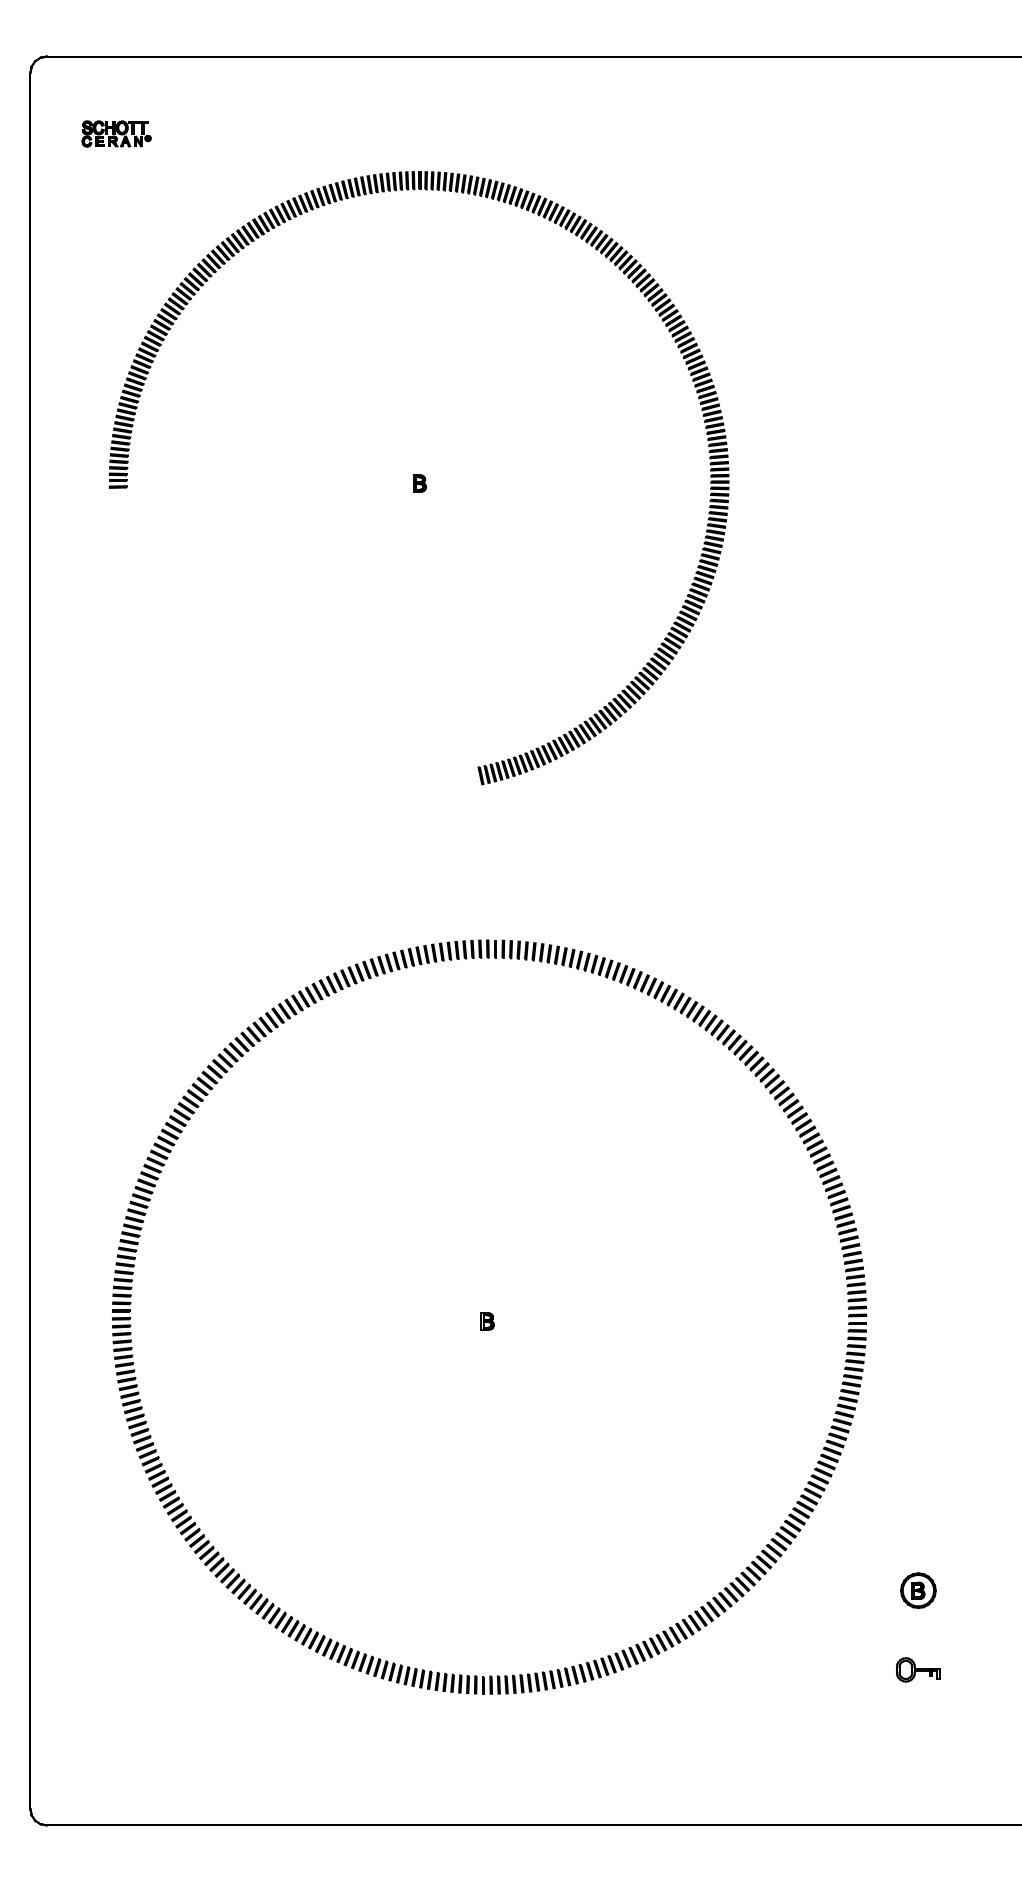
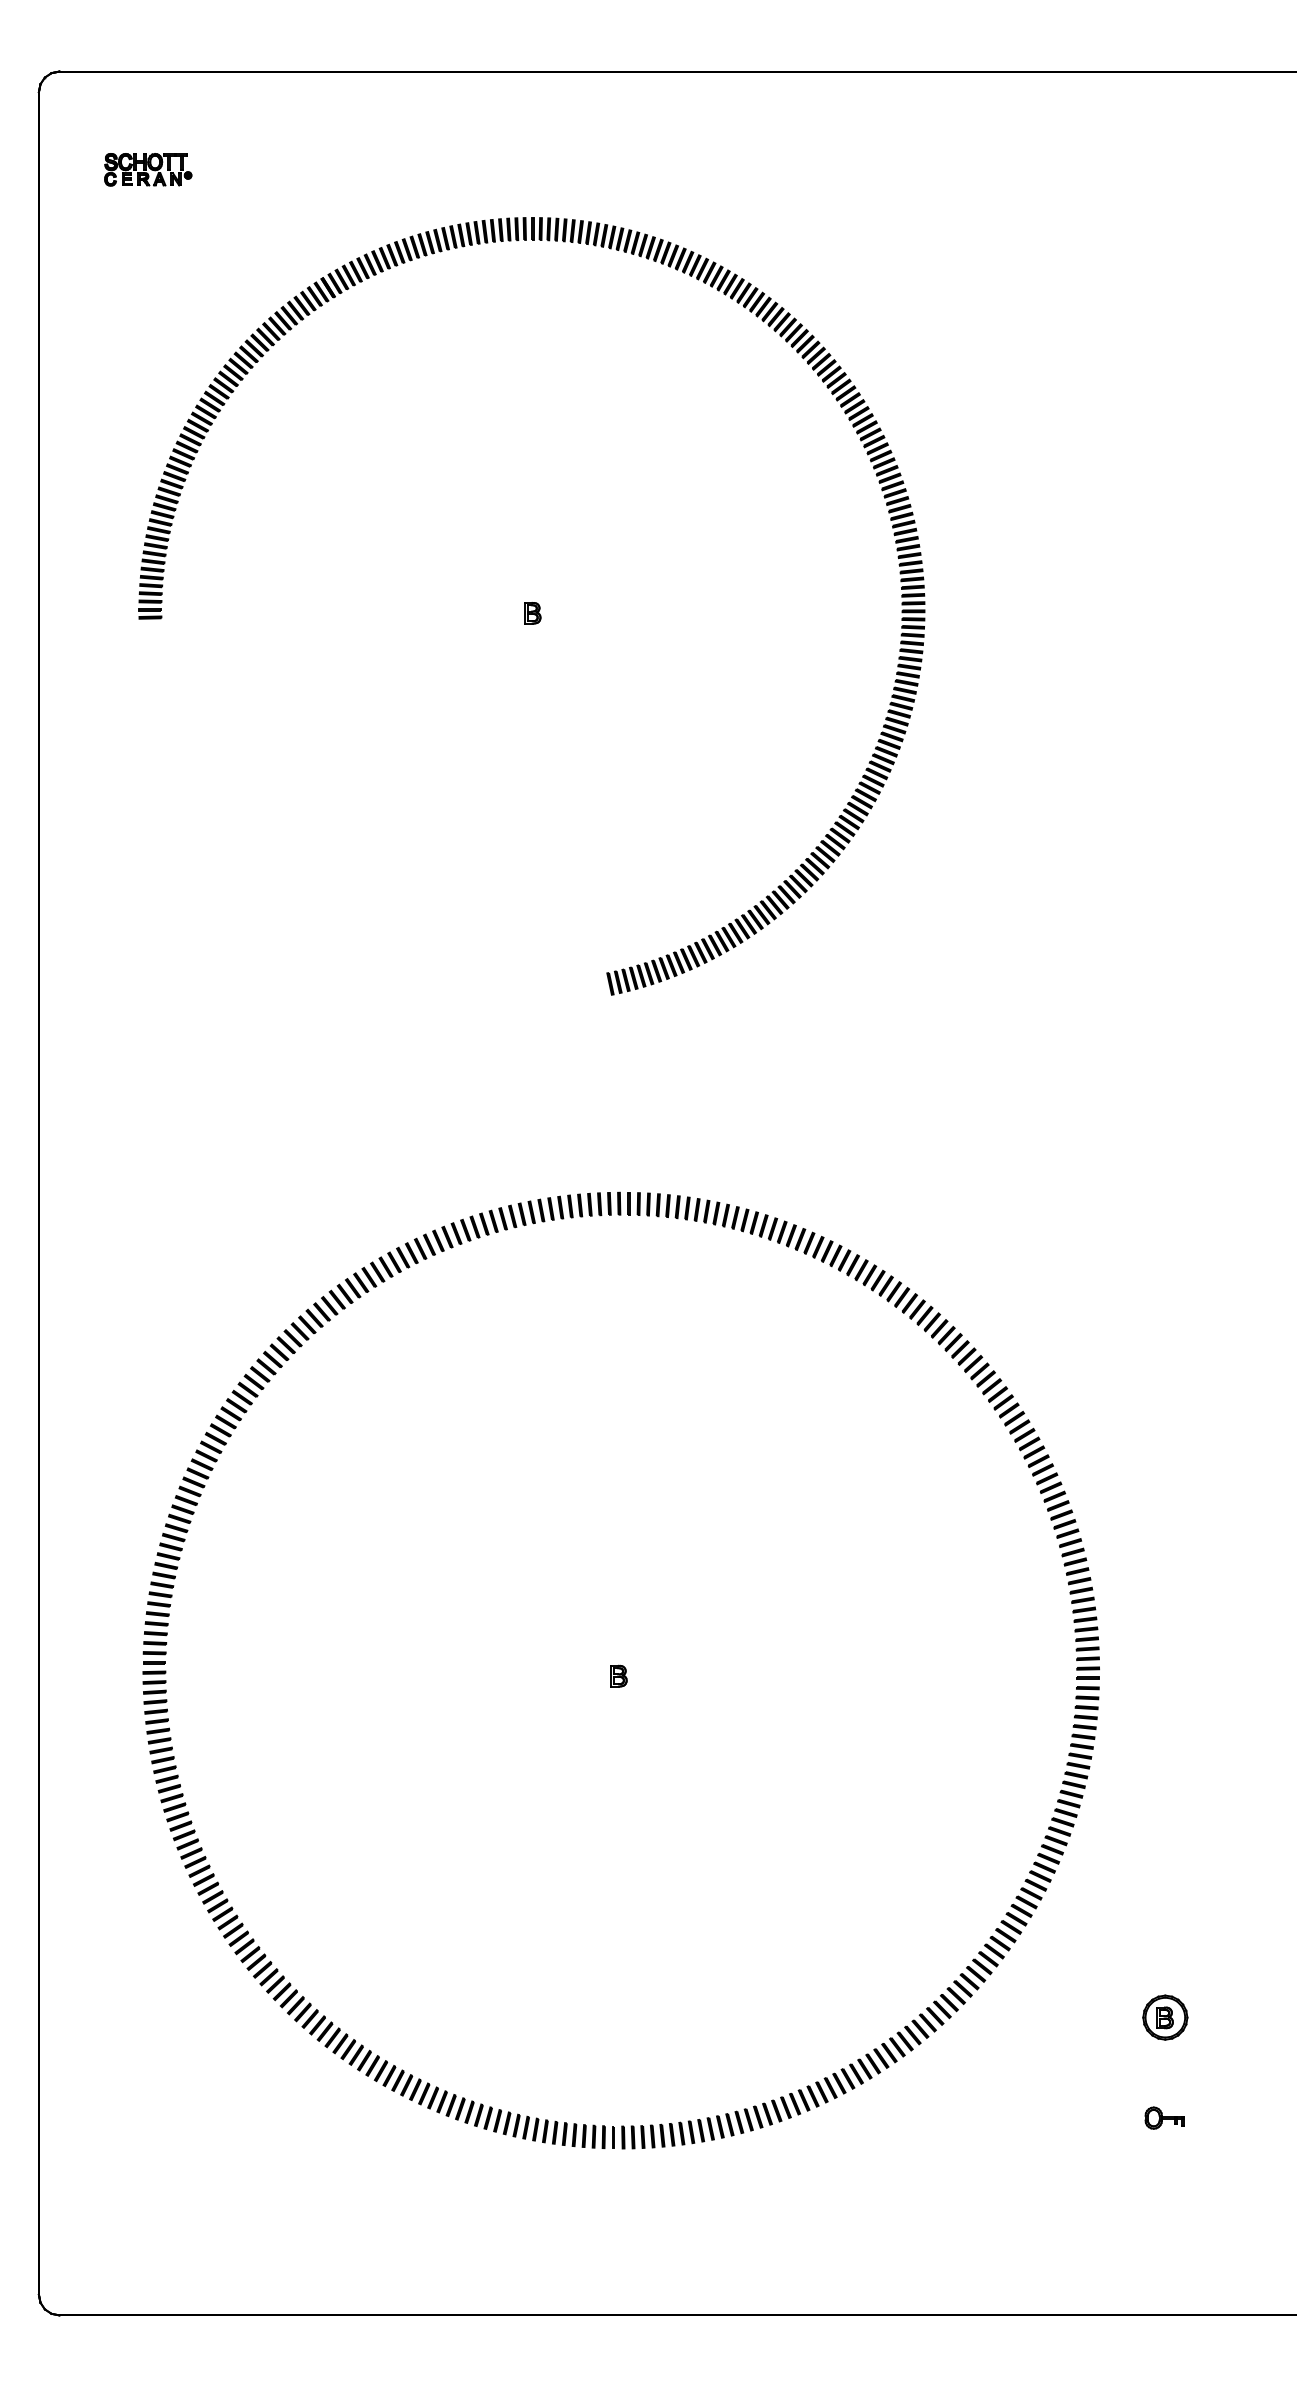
part: (917, 1669) -> (1164, 2117), size x0.71

